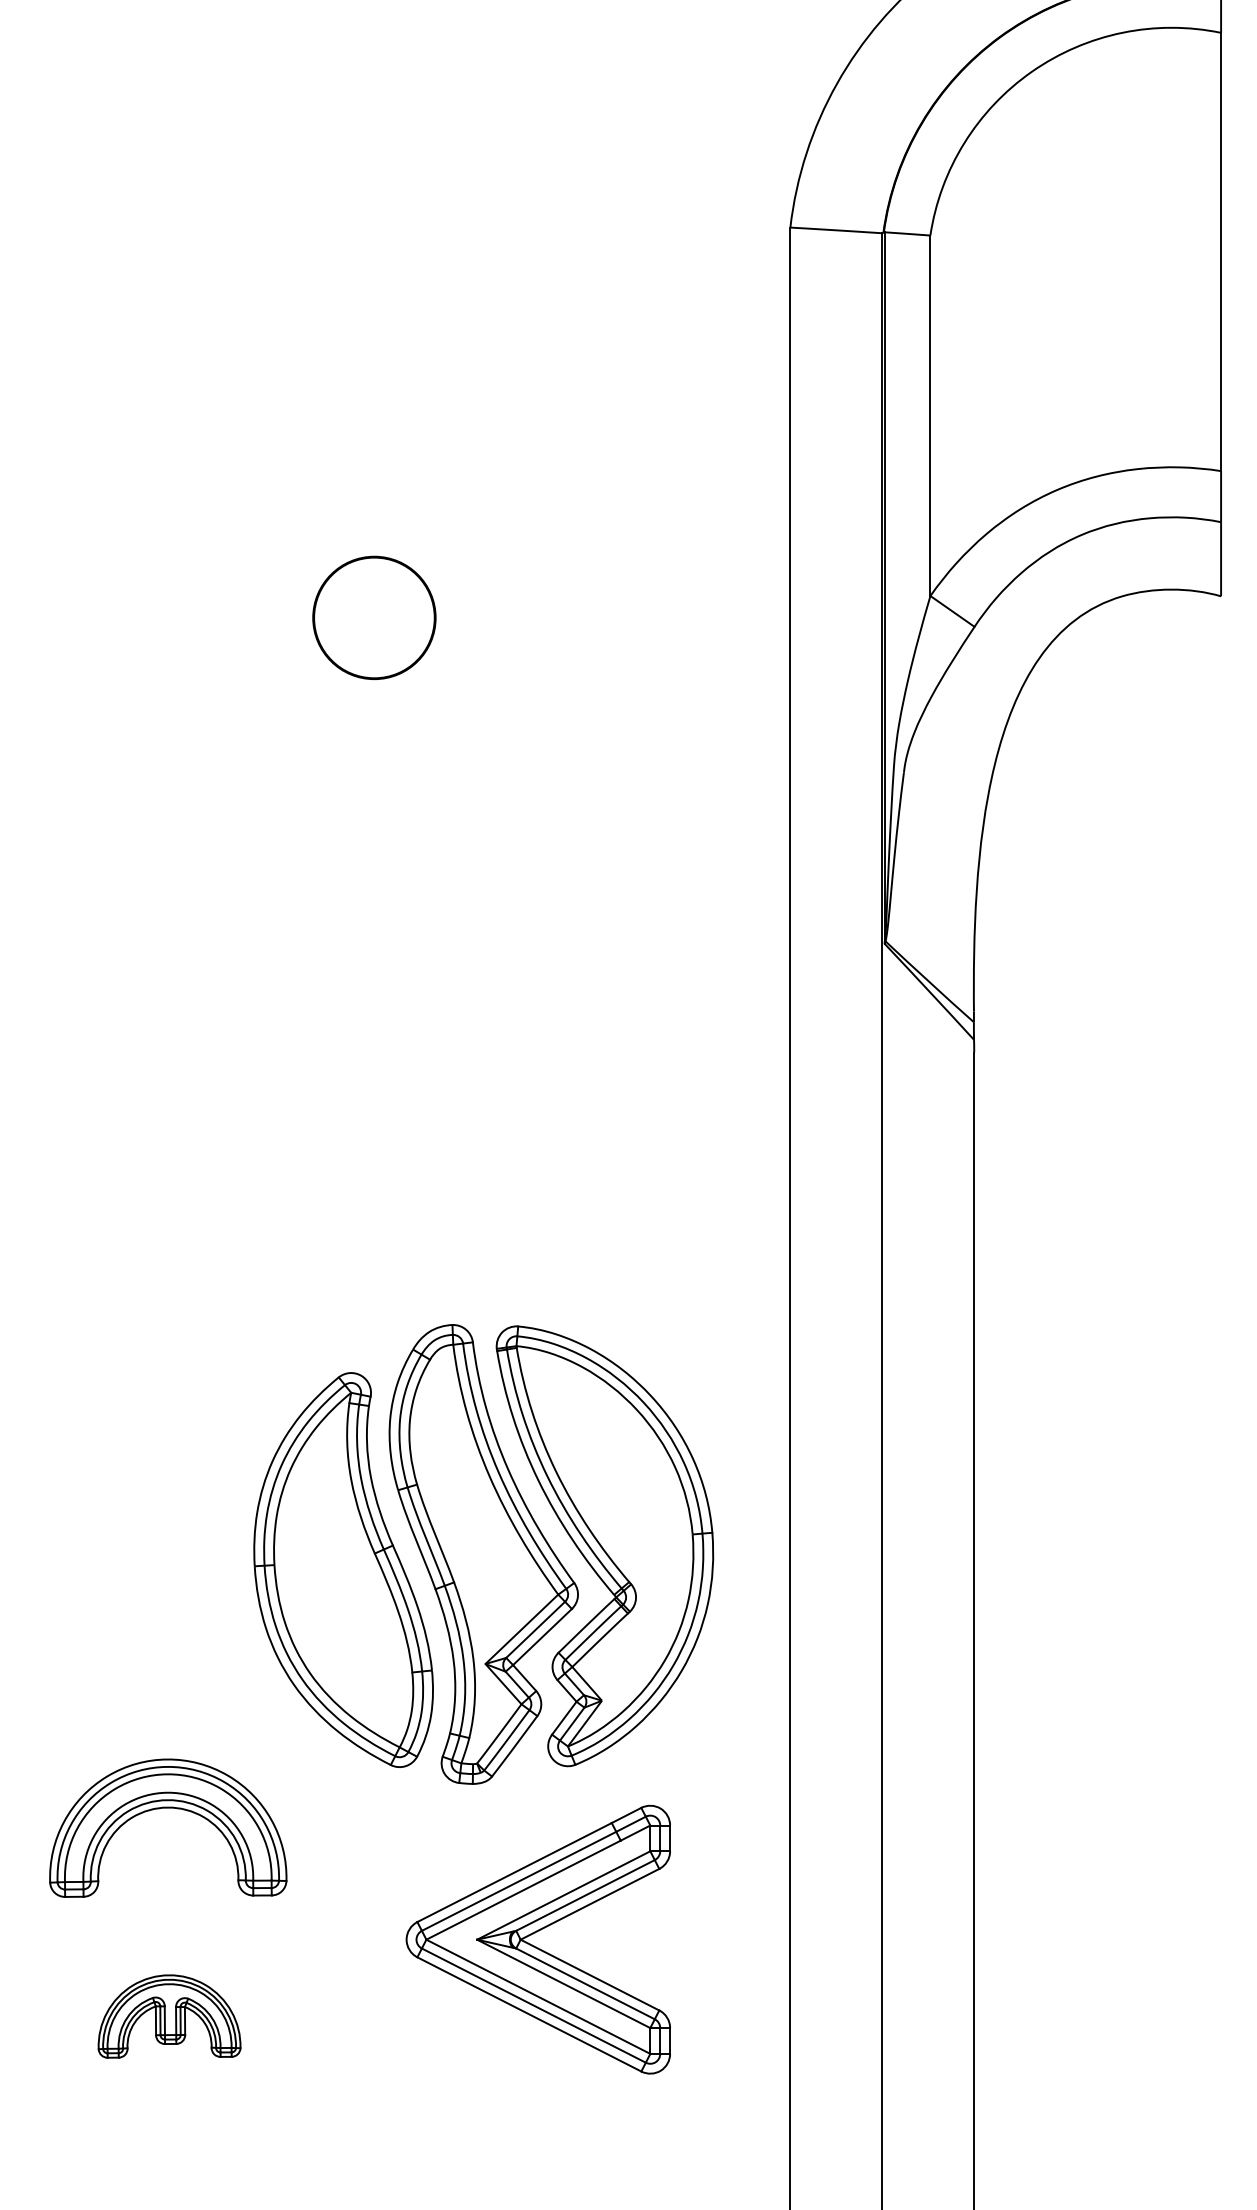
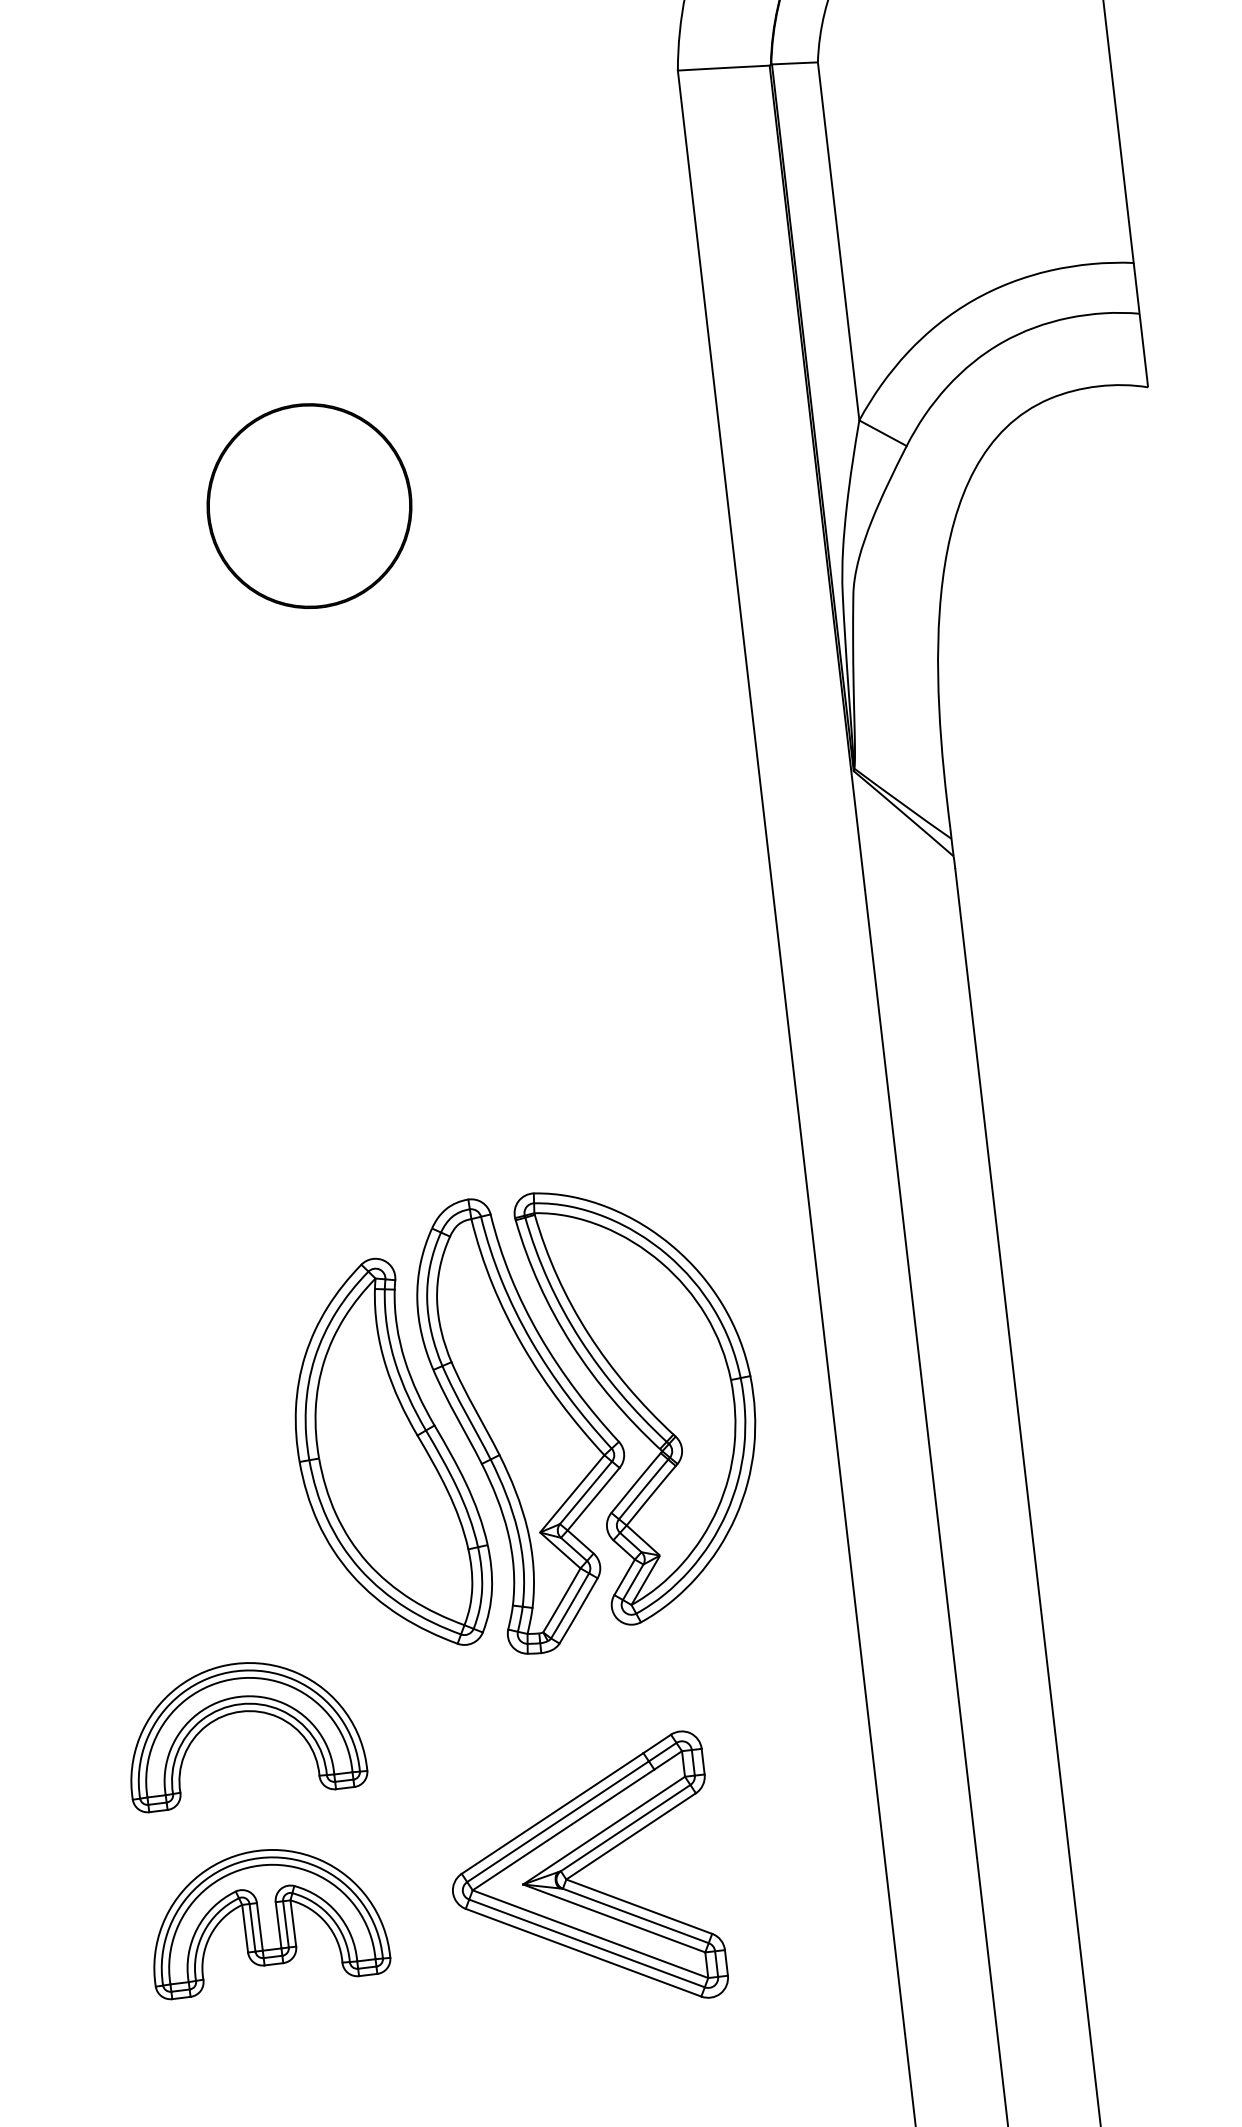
circle: (374, 617) -> (309, 505), size x1.67
part: (535, 1933) -> (580, 1871), moved
part: (169, 2016) -> (266, 1918), size x1.67

